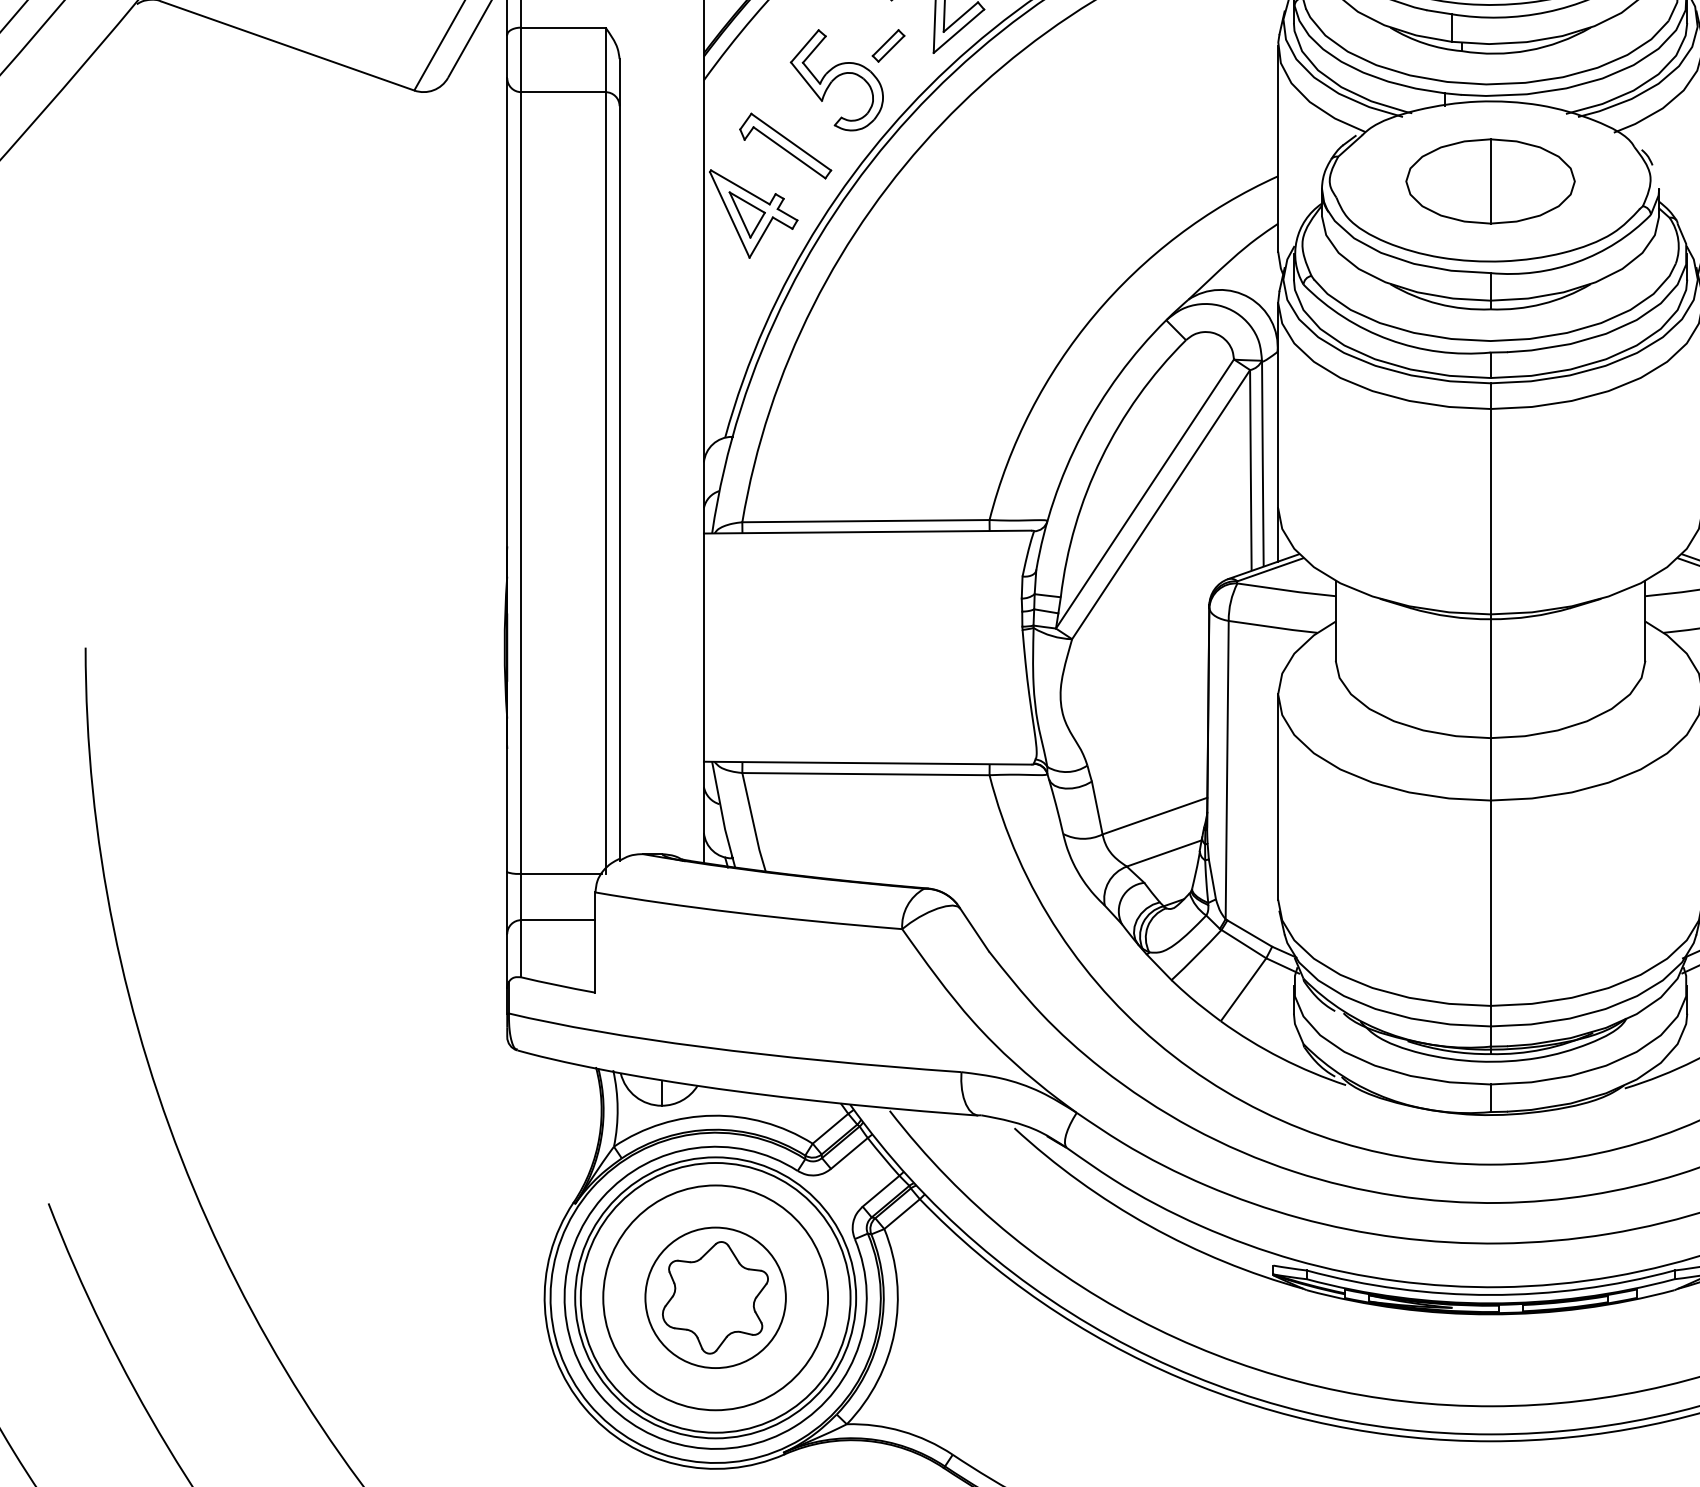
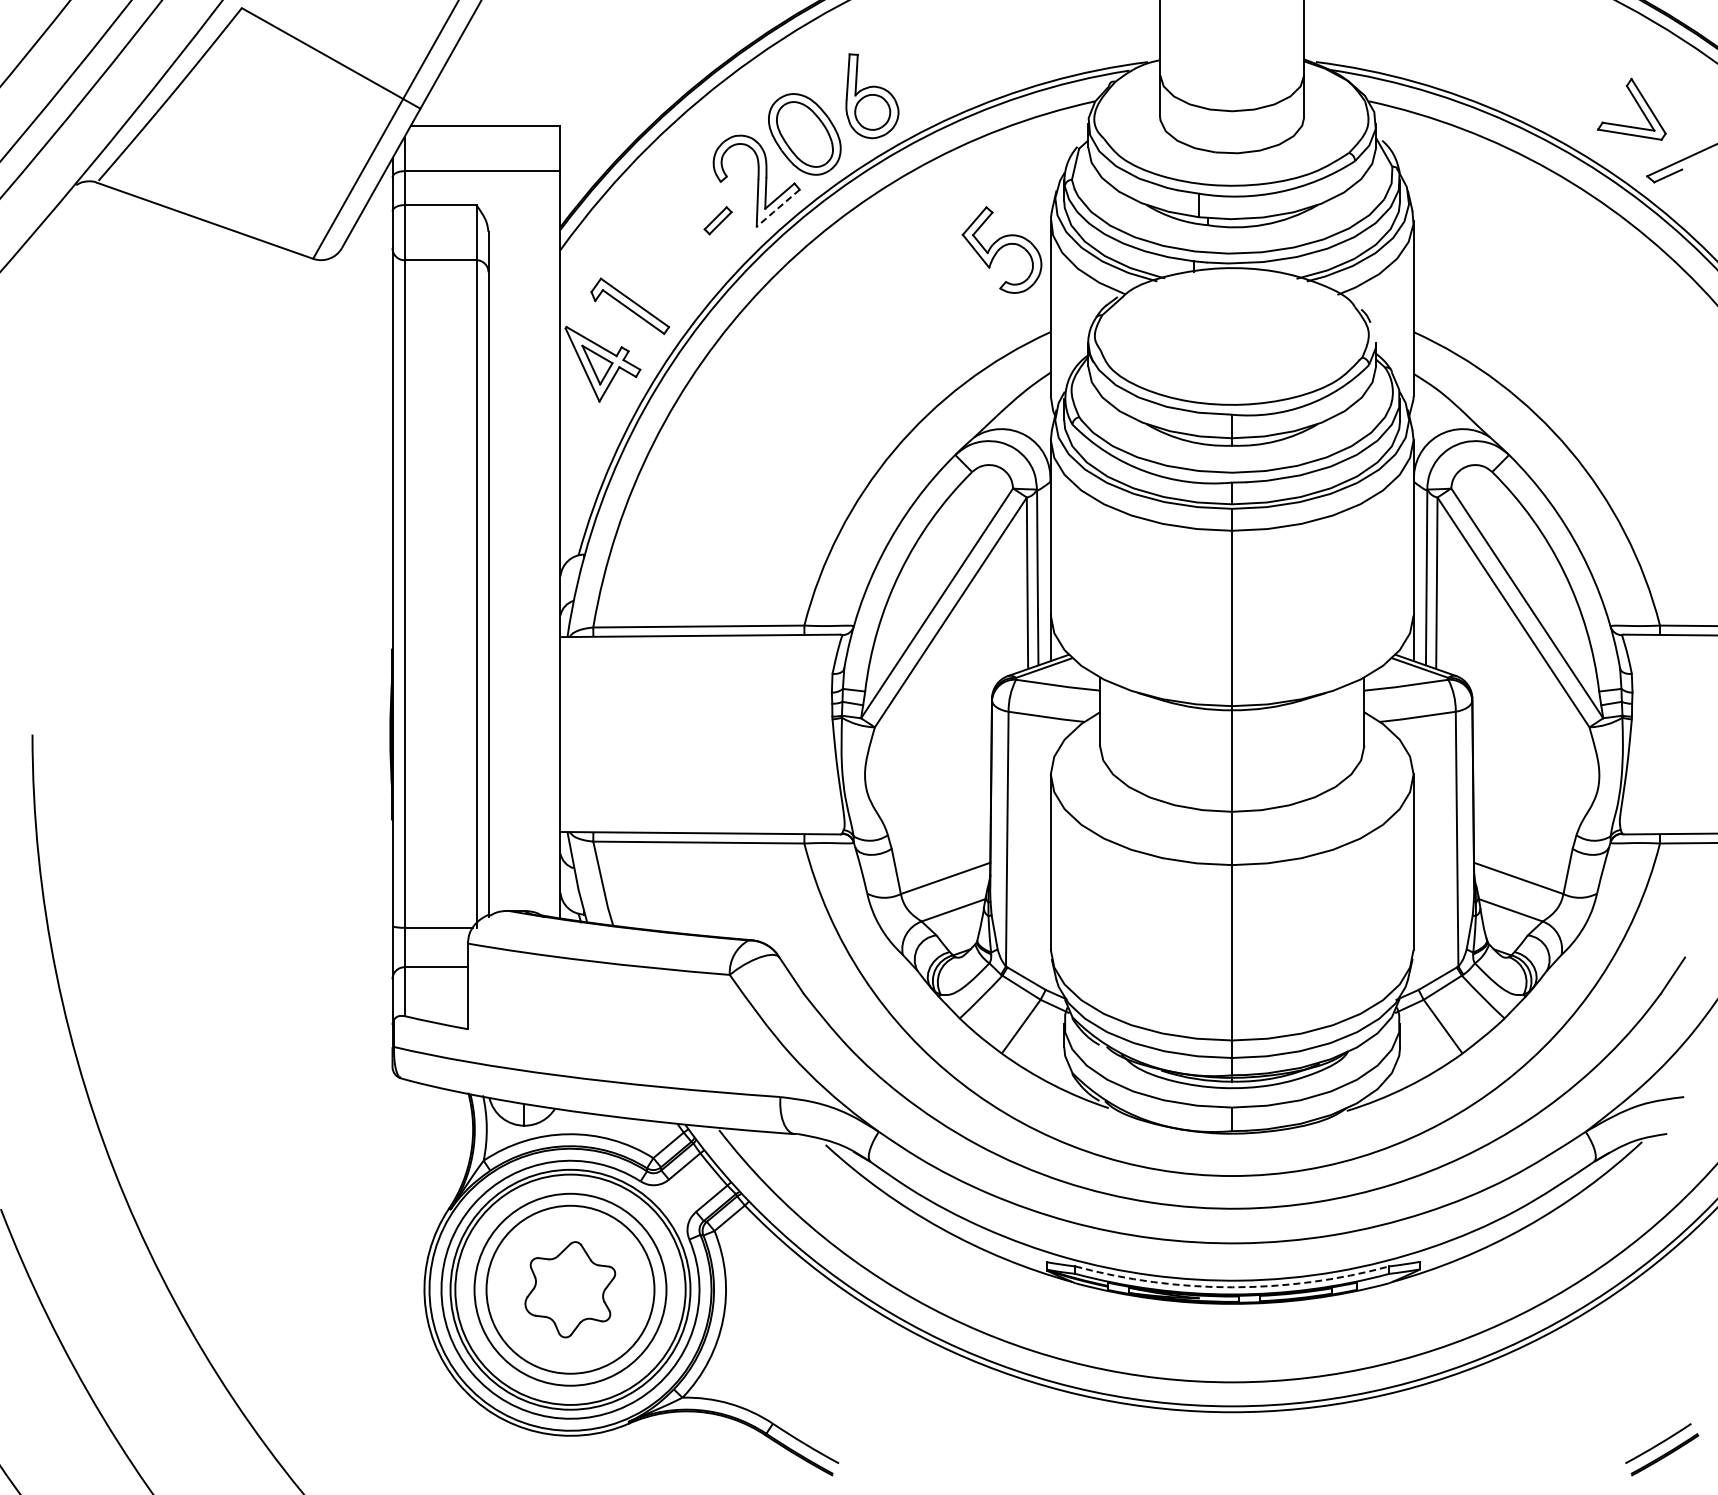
line: (958, 31) -> (777, 208), solid -> dashed
part: (836, 79) -> (1001, 249), moved
part: (1489, 181) -> (1231, 336), removed
arc: (1490, 1295) -> (1232, 1287), solid -> dashed
circle: (715, 1297) -> (570, 1289), size x1.4

